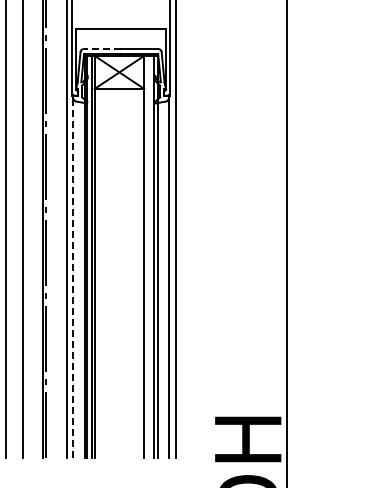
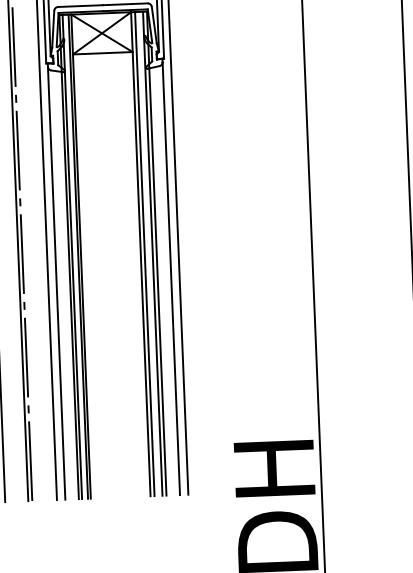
line: (102, 49) -> (80, 6), dashed -> solid
line: (147, 256) -> (144, 253), added
line: (73, 278) -> (56, 283), dashed -> solid

